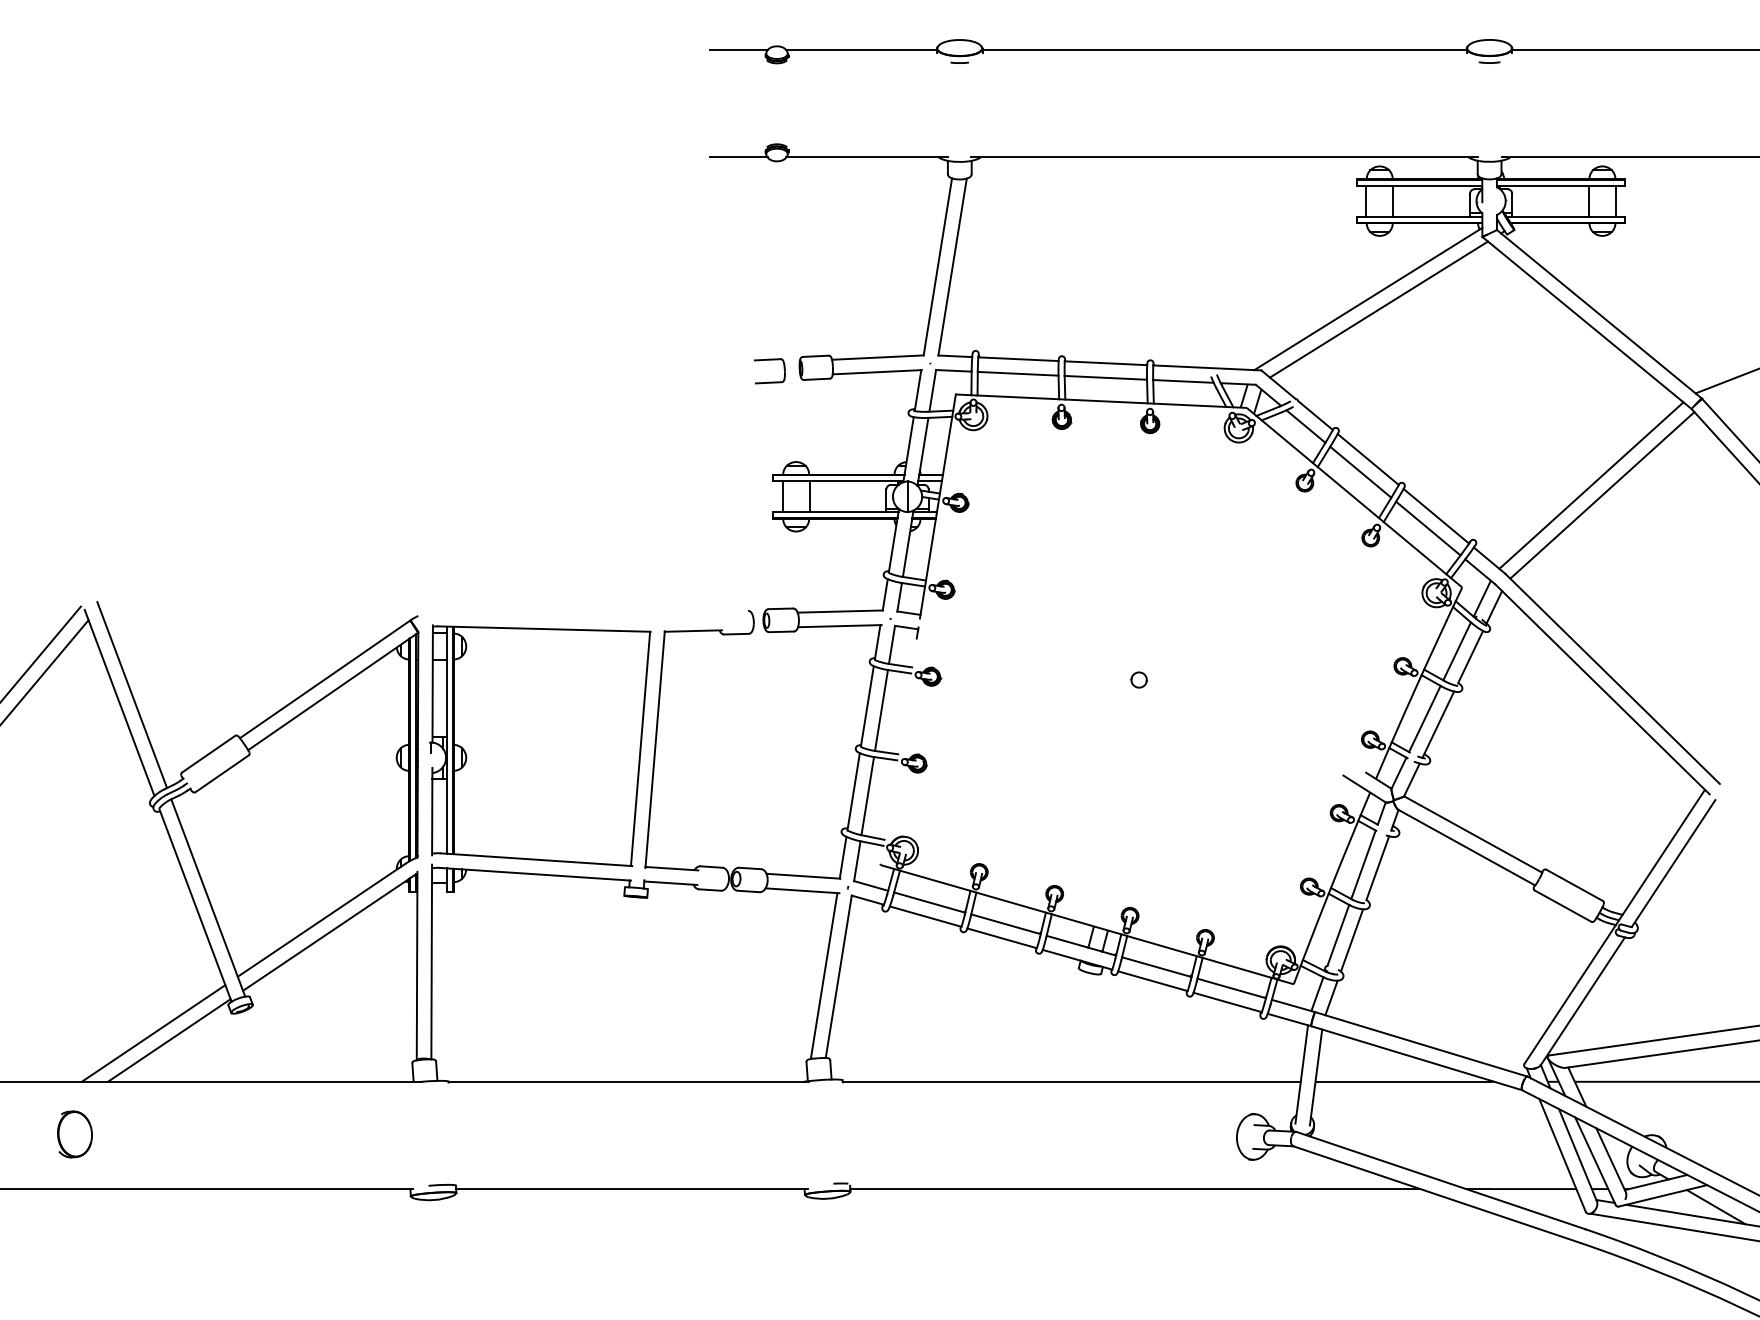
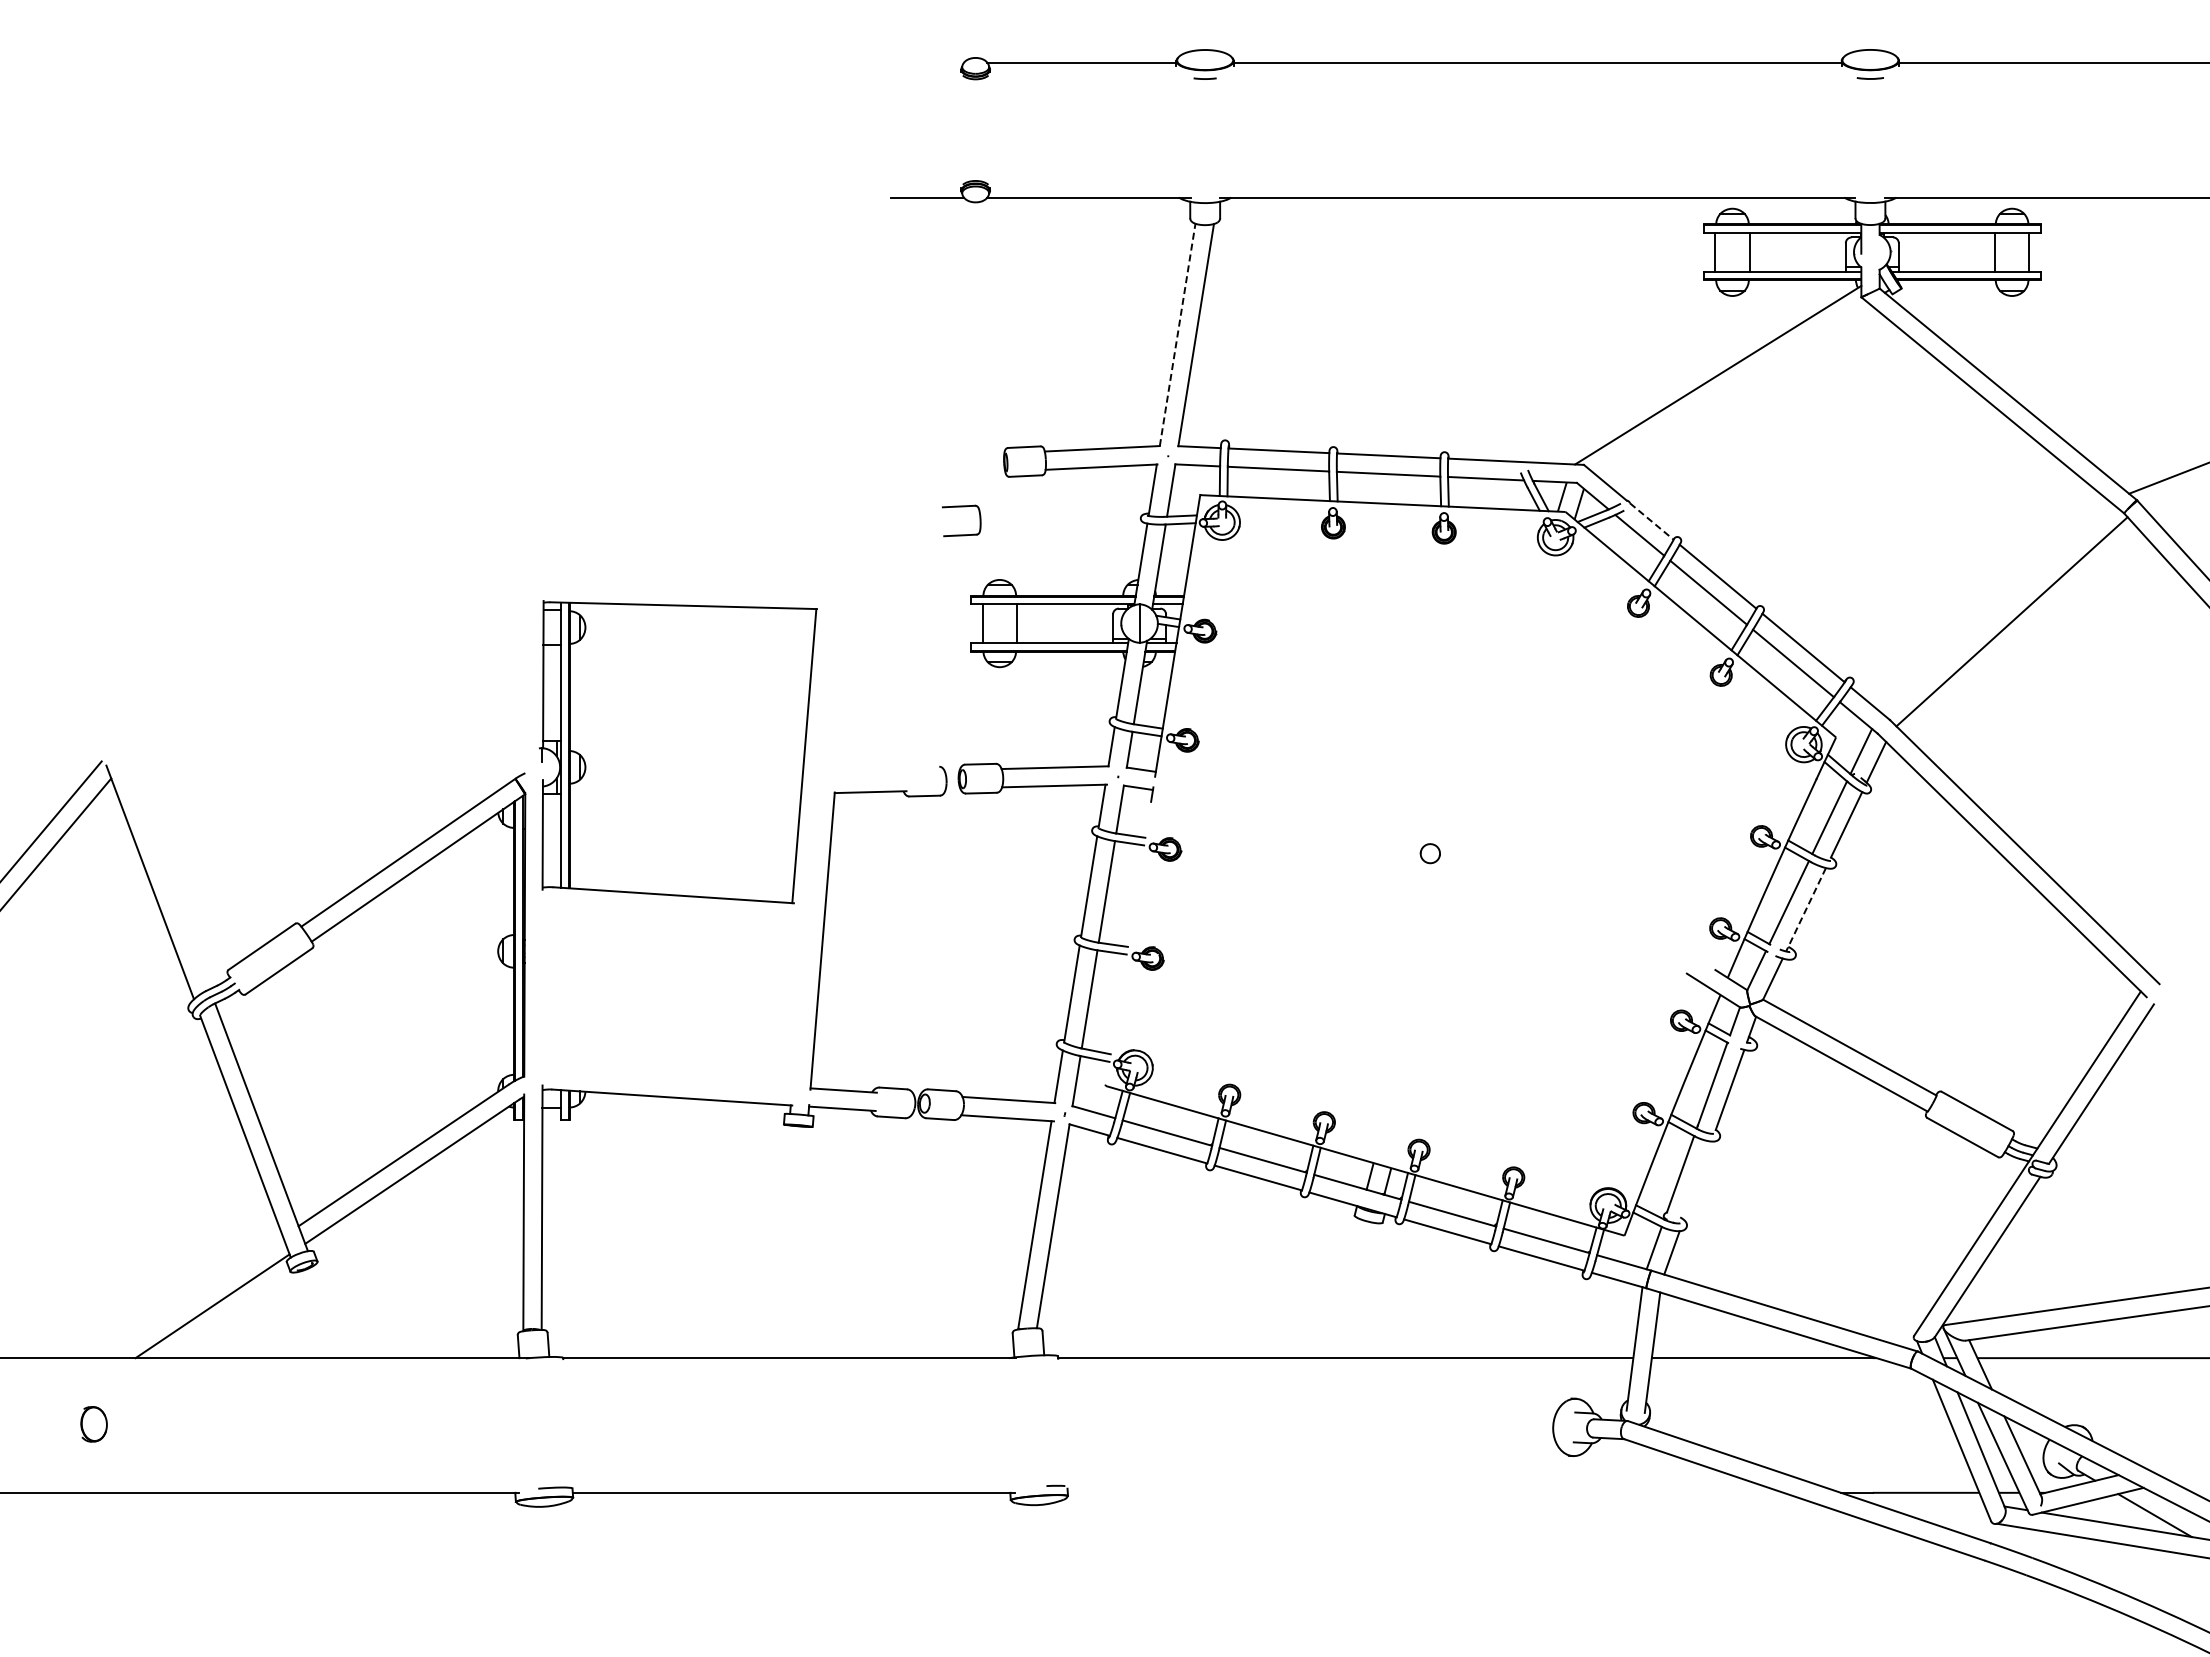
line: (738, 49) -> (927, 62), removed
line: (937, 266) -> (1177, 334), solid -> dashed
line: (1378, 309) -> (1731, 388), removed
part: (769, 360) -> (961, 507), moved
line: (1316, 415) -> (1652, 521), solid -> dashed
line: (1590, 485) -> (1997, 609), removed
line: (131, 695) -> (165, 872), removed
line: (1437, 725) -> (1805, 910), solid -> dashed
part: (540, 746) -> (678, 752), moved
line: (1351, 940) -> (1697, 1180), removed
line: (153, 1033) -> (192, 1297), removed
part: (74, 1134) -> (93, 1424), size x0.6
line: (1135, 1188) -> (1425, 1492), removed

